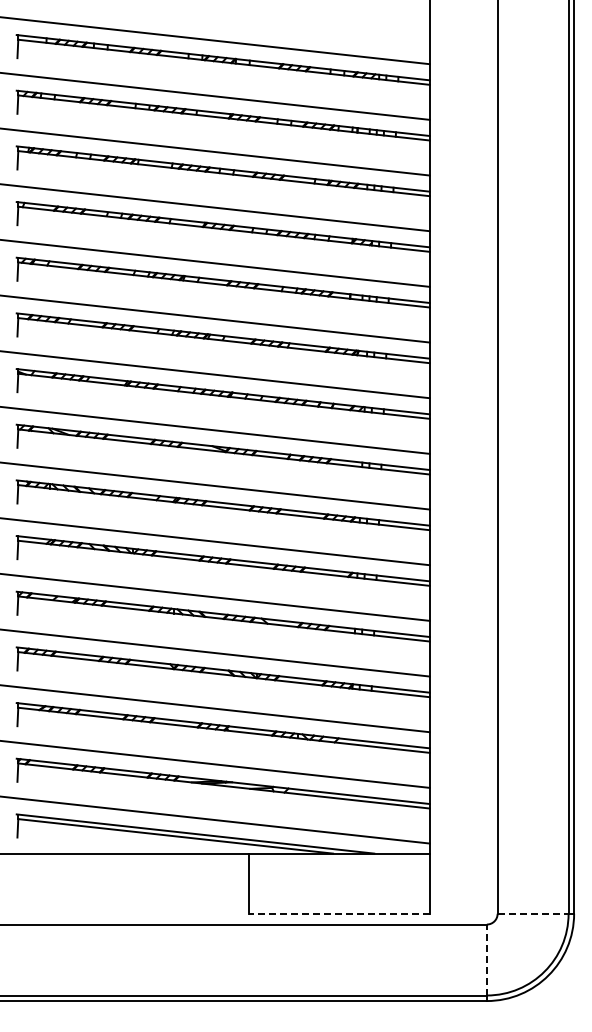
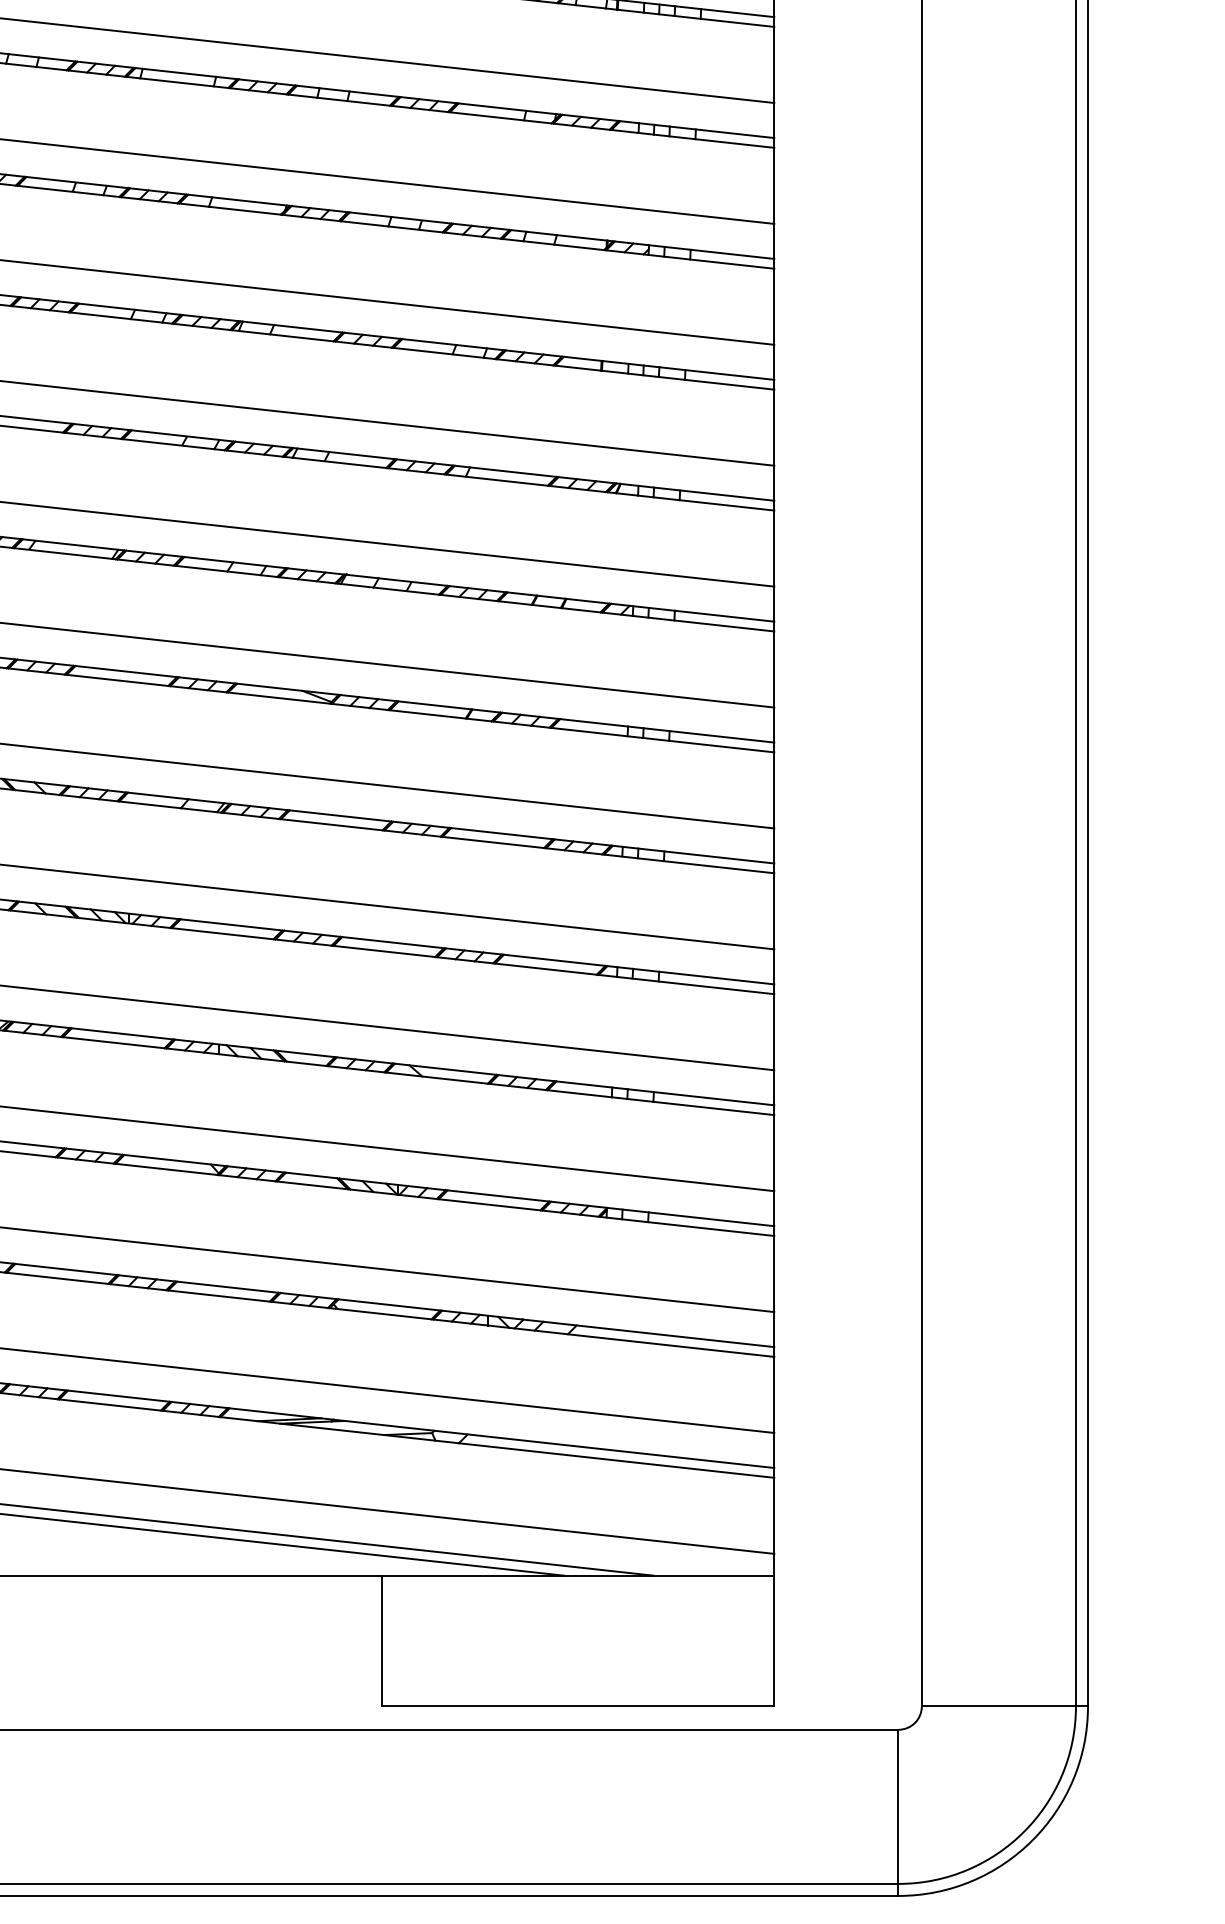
line: (338, 913) -> (576, 1705), dashed -> solid
line: (533, 913) -> (999, 1705), dashed -> solid
line: (486, 959) -> (897, 1805), dashed -> solid

